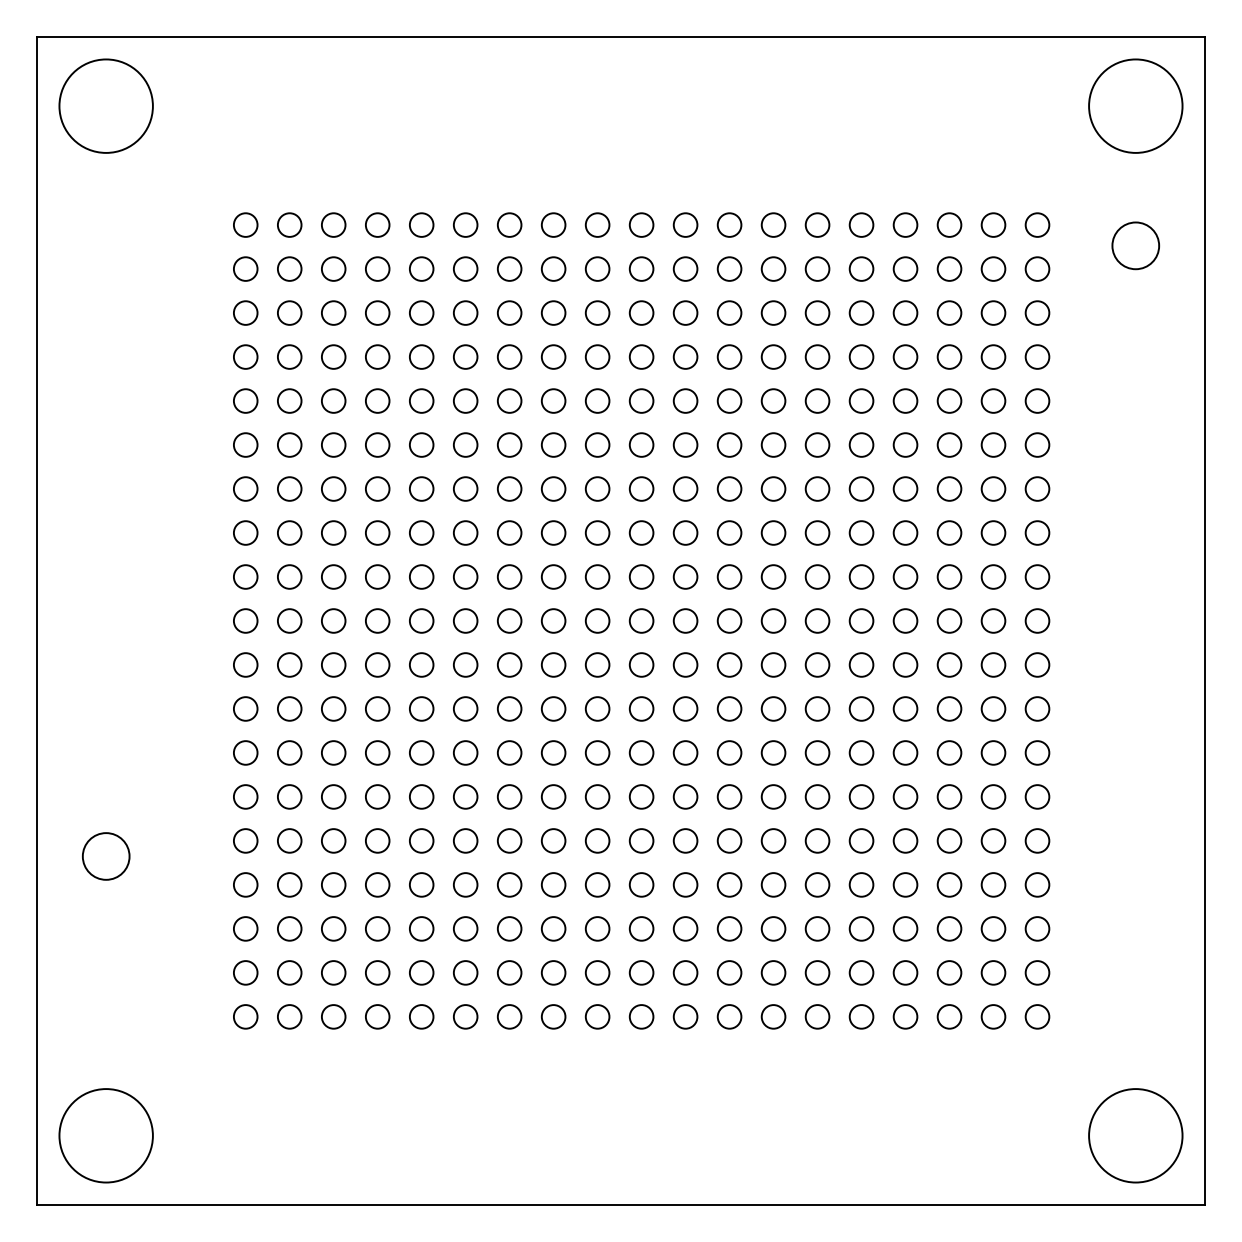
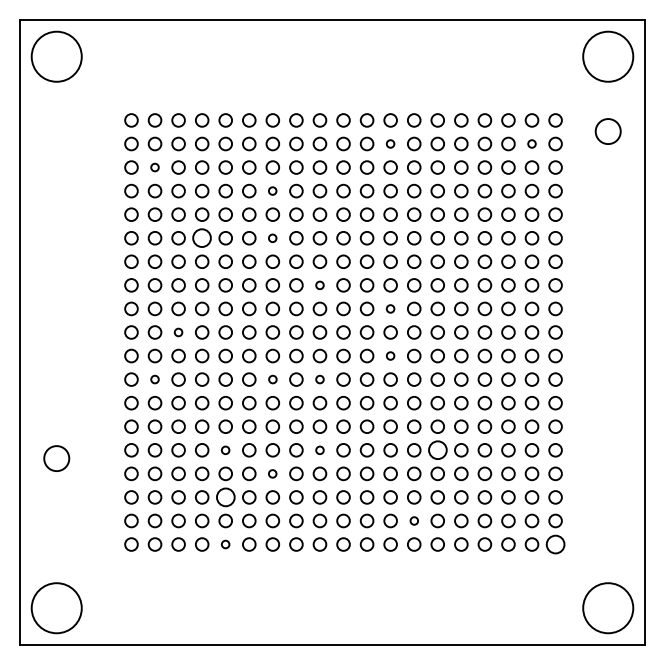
circle: (729, 268) -> (390, 143), size x0.6
circle: (992, 268) -> (531, 143), size x0.6
circle: (288, 312) -> (154, 167), size x0.6
circle: (508, 355) -> (272, 190), size x0.6
circle: (378, 445) -> (202, 238), size x1.4
circle: (508, 445) -> (272, 238), size x0.6
circle: (596, 533) -> (319, 285), size x0.6
circle: (729, 576) -> (390, 308), size x0.6
circle: (333, 621) -> (178, 332), size x0.6
circle: (729, 663) -> (390, 355), size x0.6
circle: (288, 708) -> (154, 379), size x0.6
circle: (508, 708) -> (272, 379), size x0.6
circle: (596, 708) -> (319, 379), size x0.6
circle: (421, 841) -> (225, 450), size x0.6
circle: (596, 841) -> (319, 450), size x0.6
circle: (817, 841) -> (437, 450), size x1.4
circle: (508, 884) -> (272, 473), size x0.6
circle: (421, 929) -> (225, 497), size x1.4
circle: (774, 971) -> (414, 520), size x0.6
circle: (421, 1016) -> (225, 544), size x0.6
circle: (1037, 1016) -> (555, 544), size x1.4

